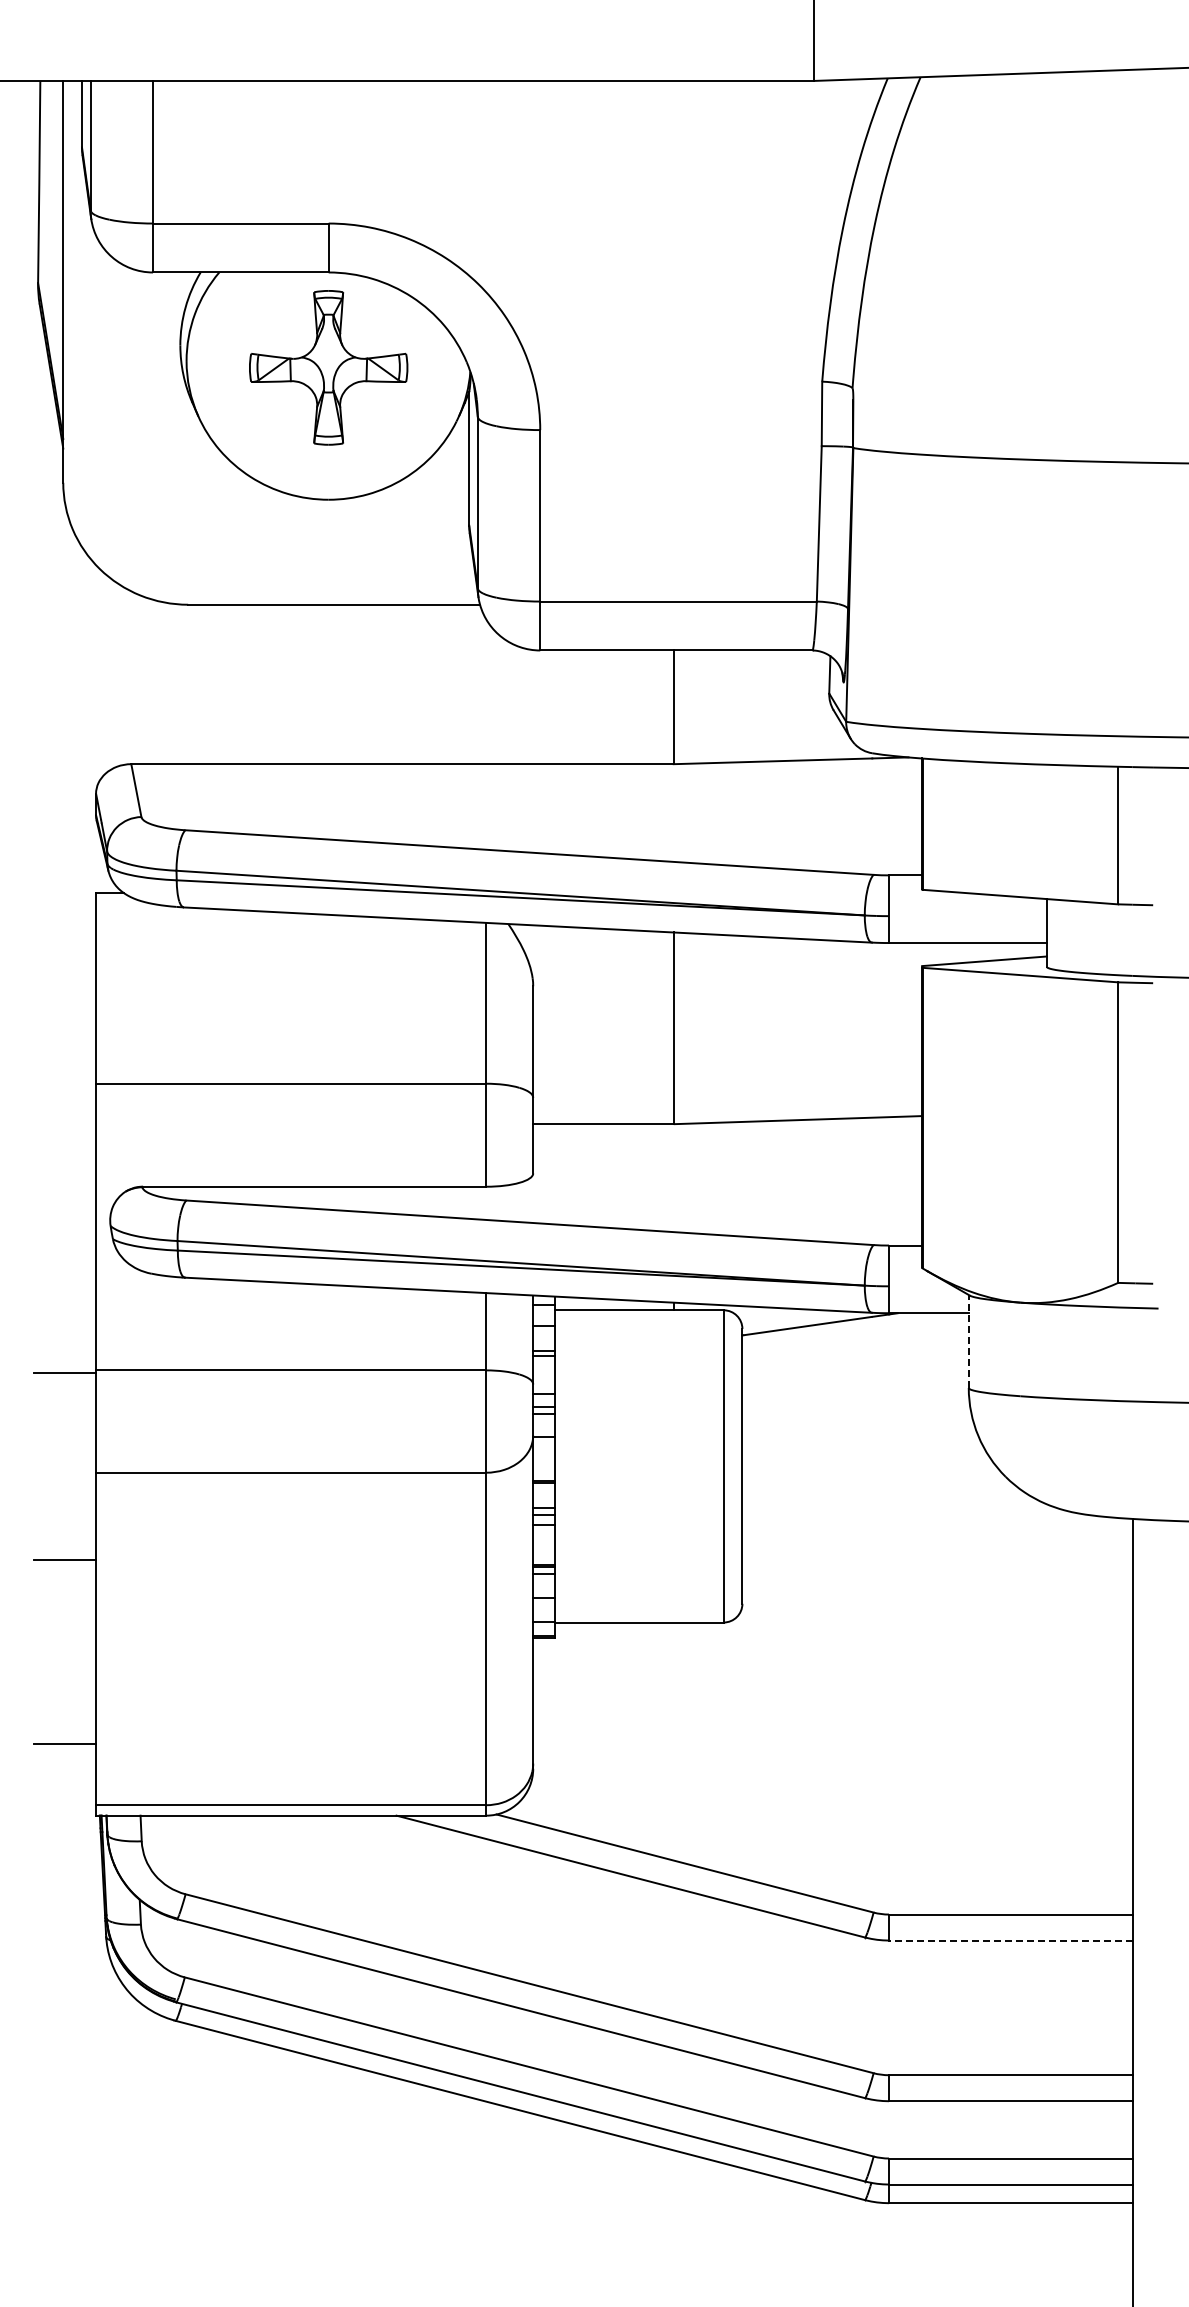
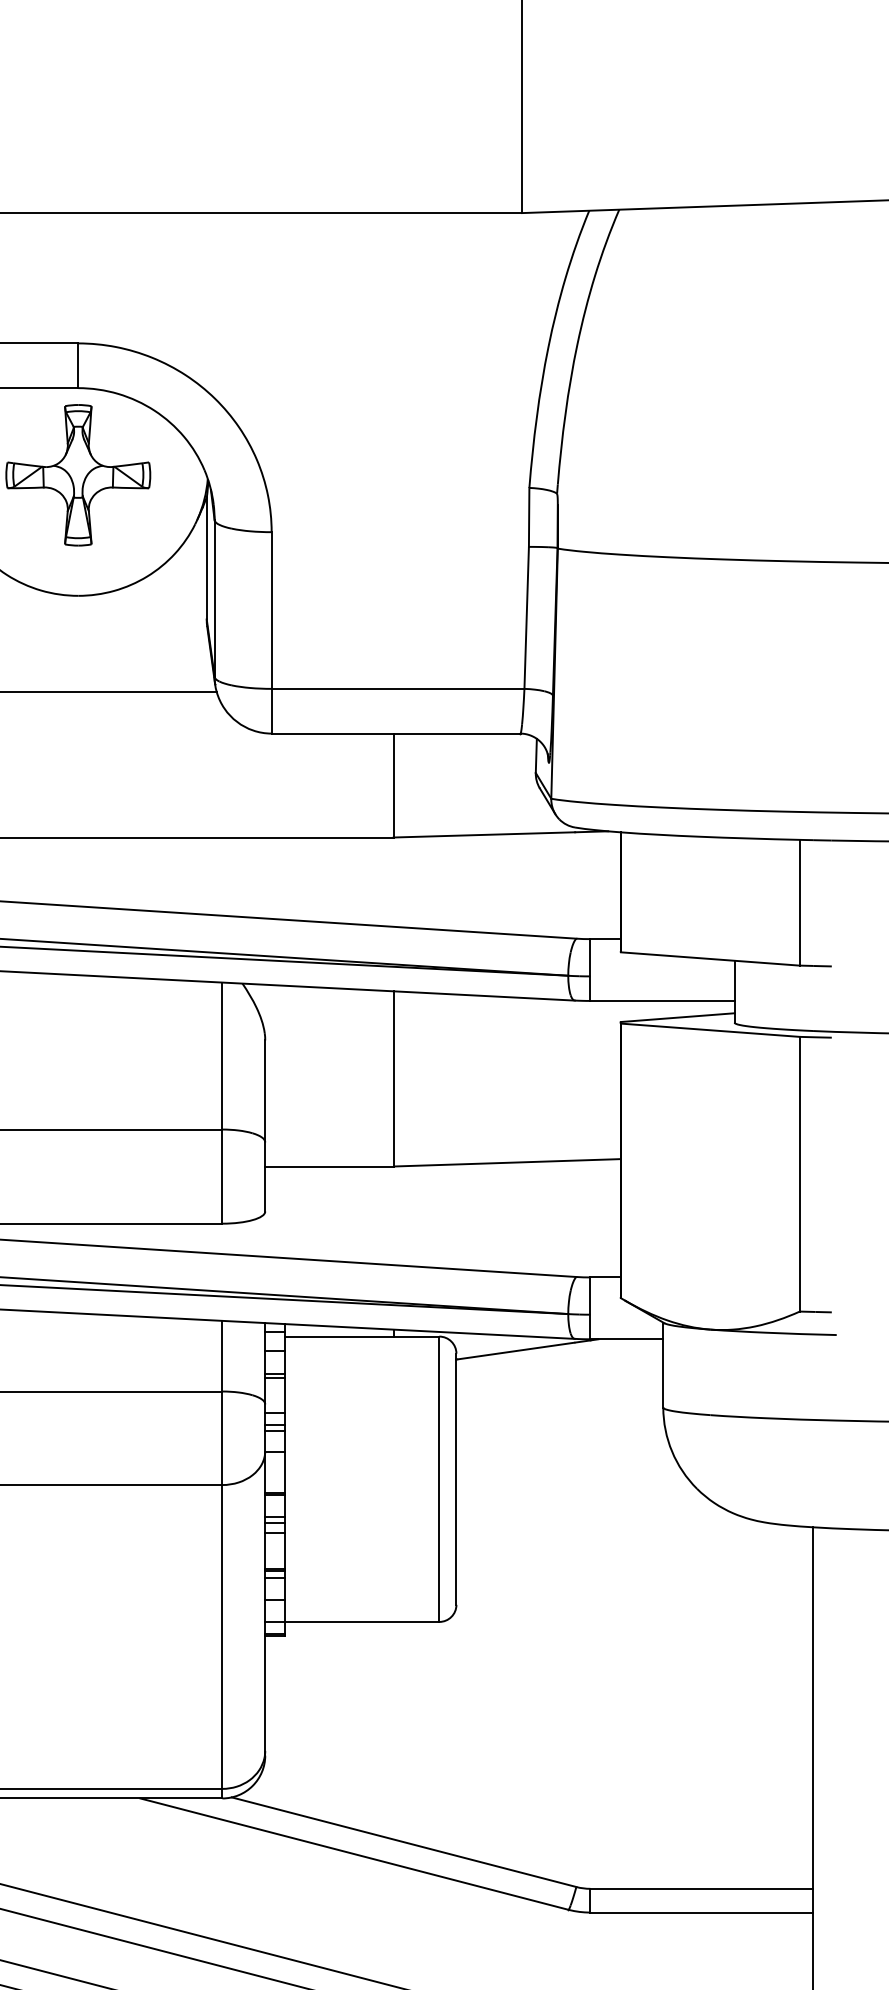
line: (968, 1340) -> (663, 1364), dashed -> solid
line: (1010, 1940) -> (701, 1912), dashed -> solid

